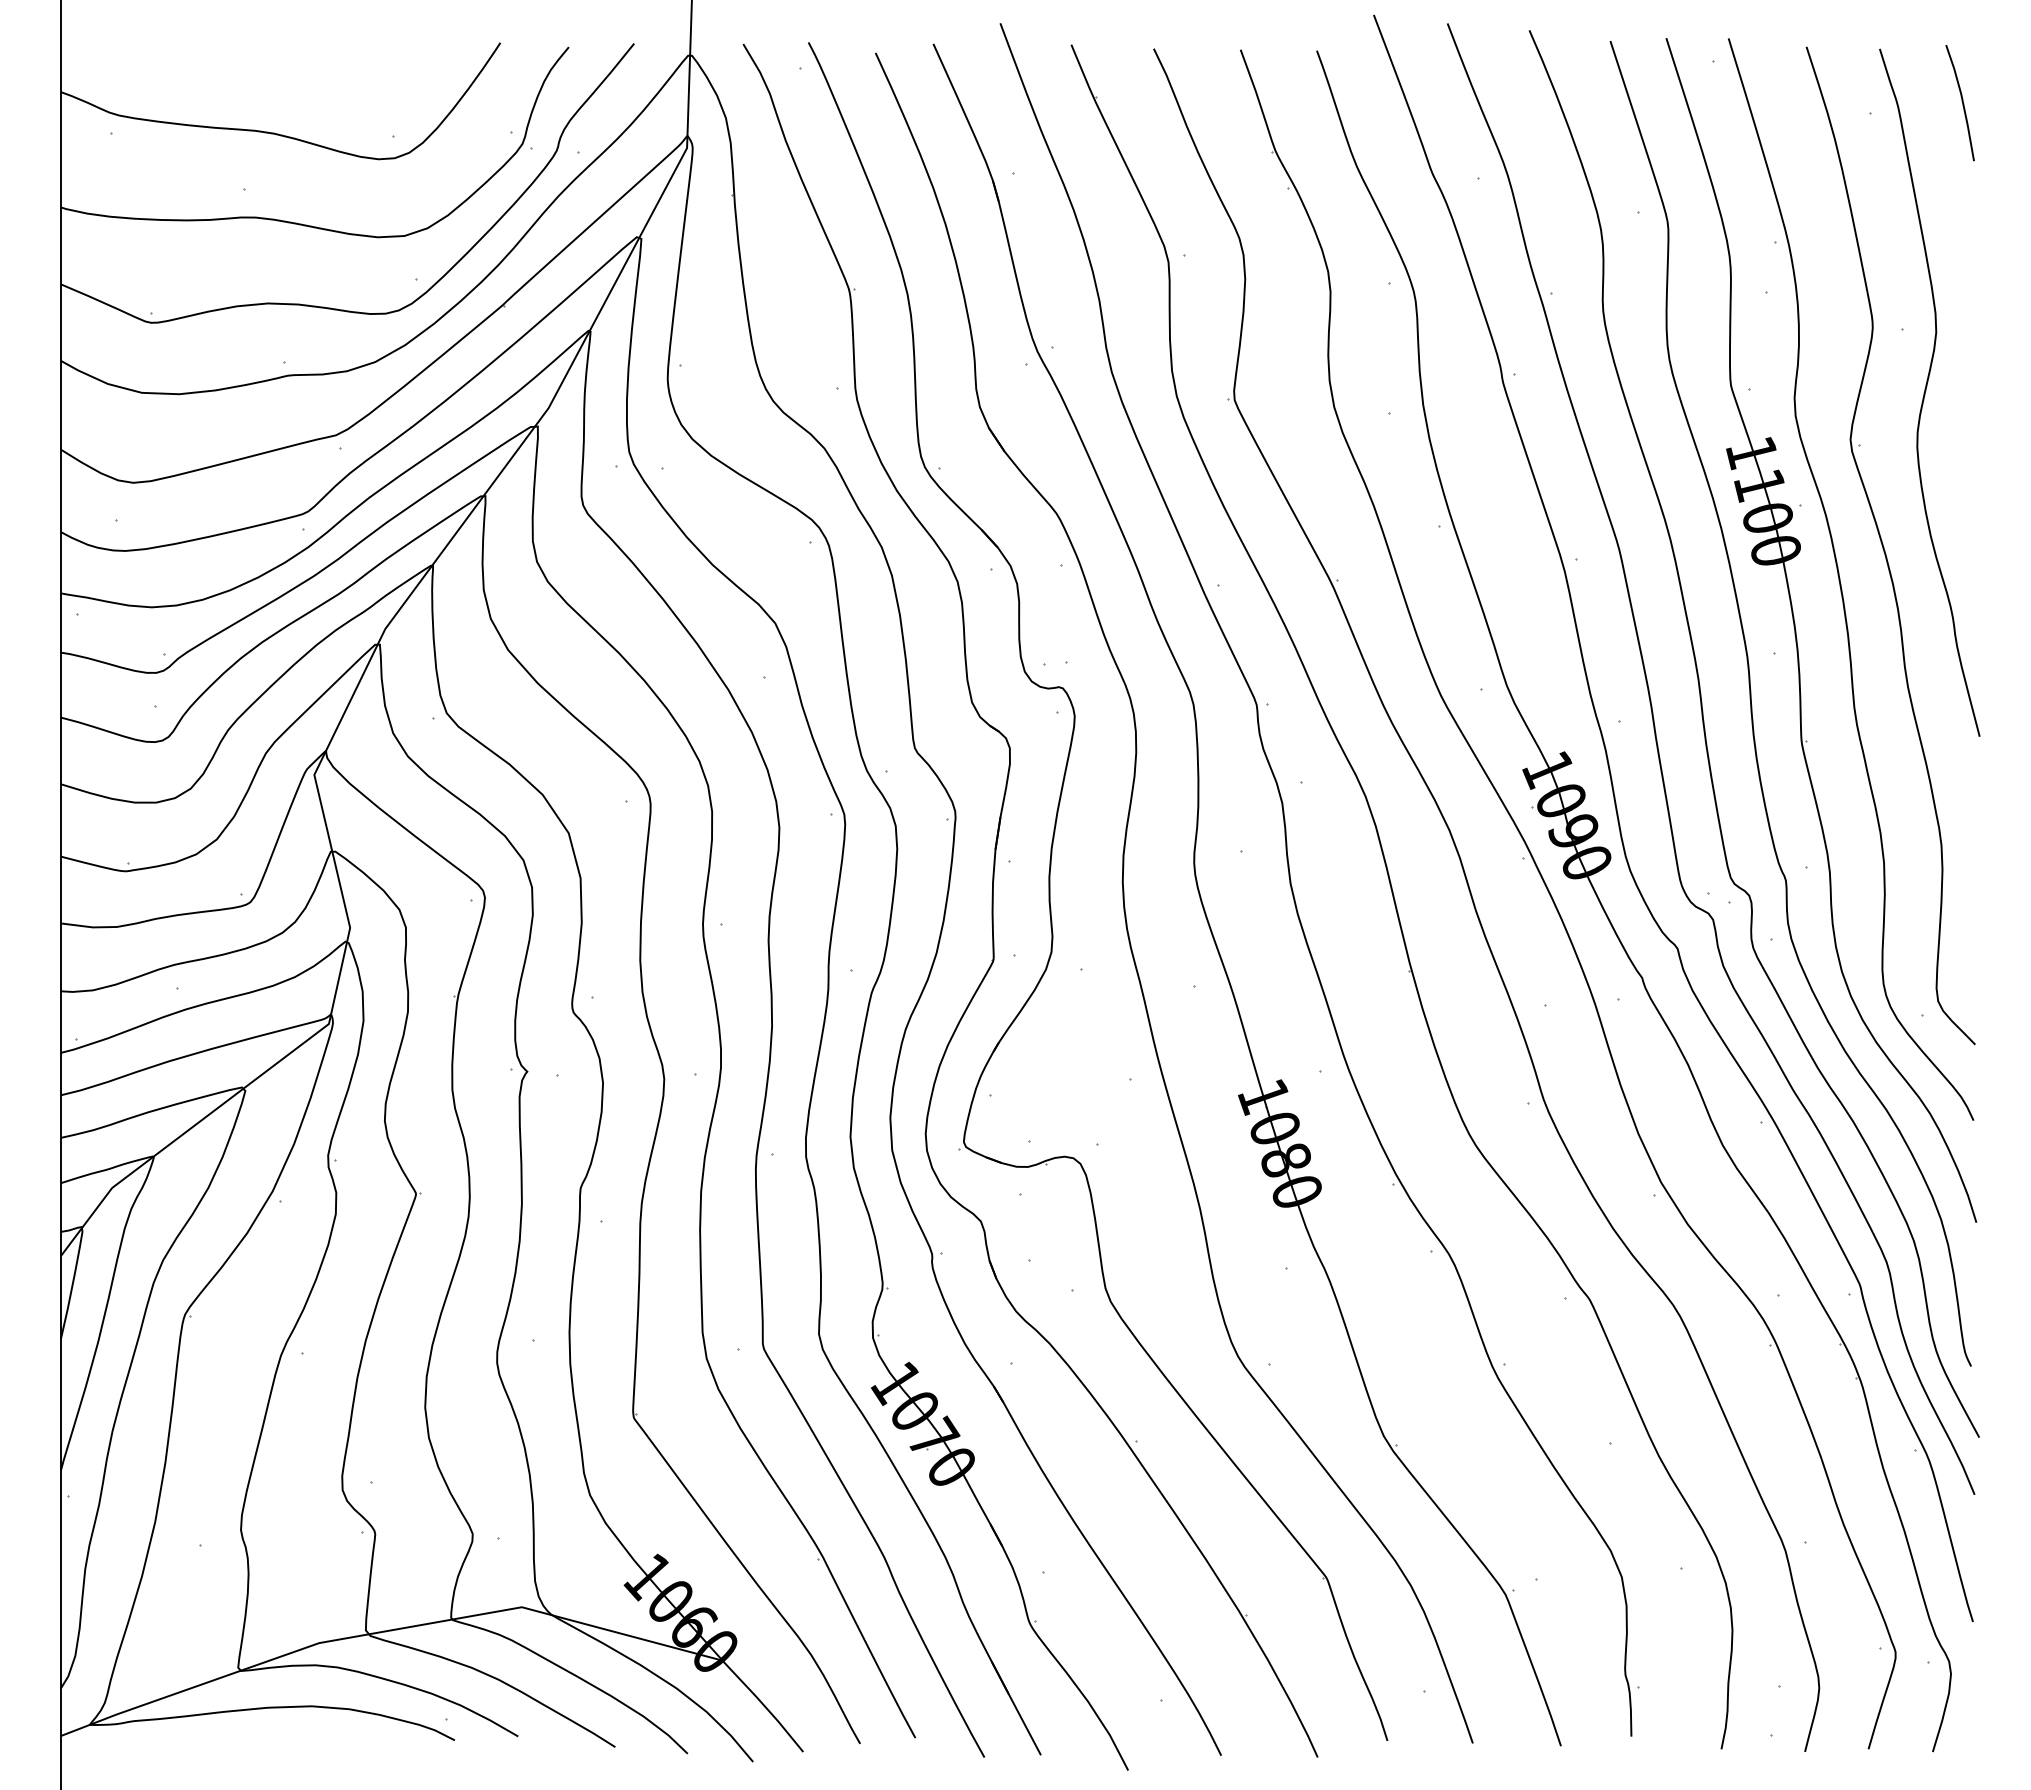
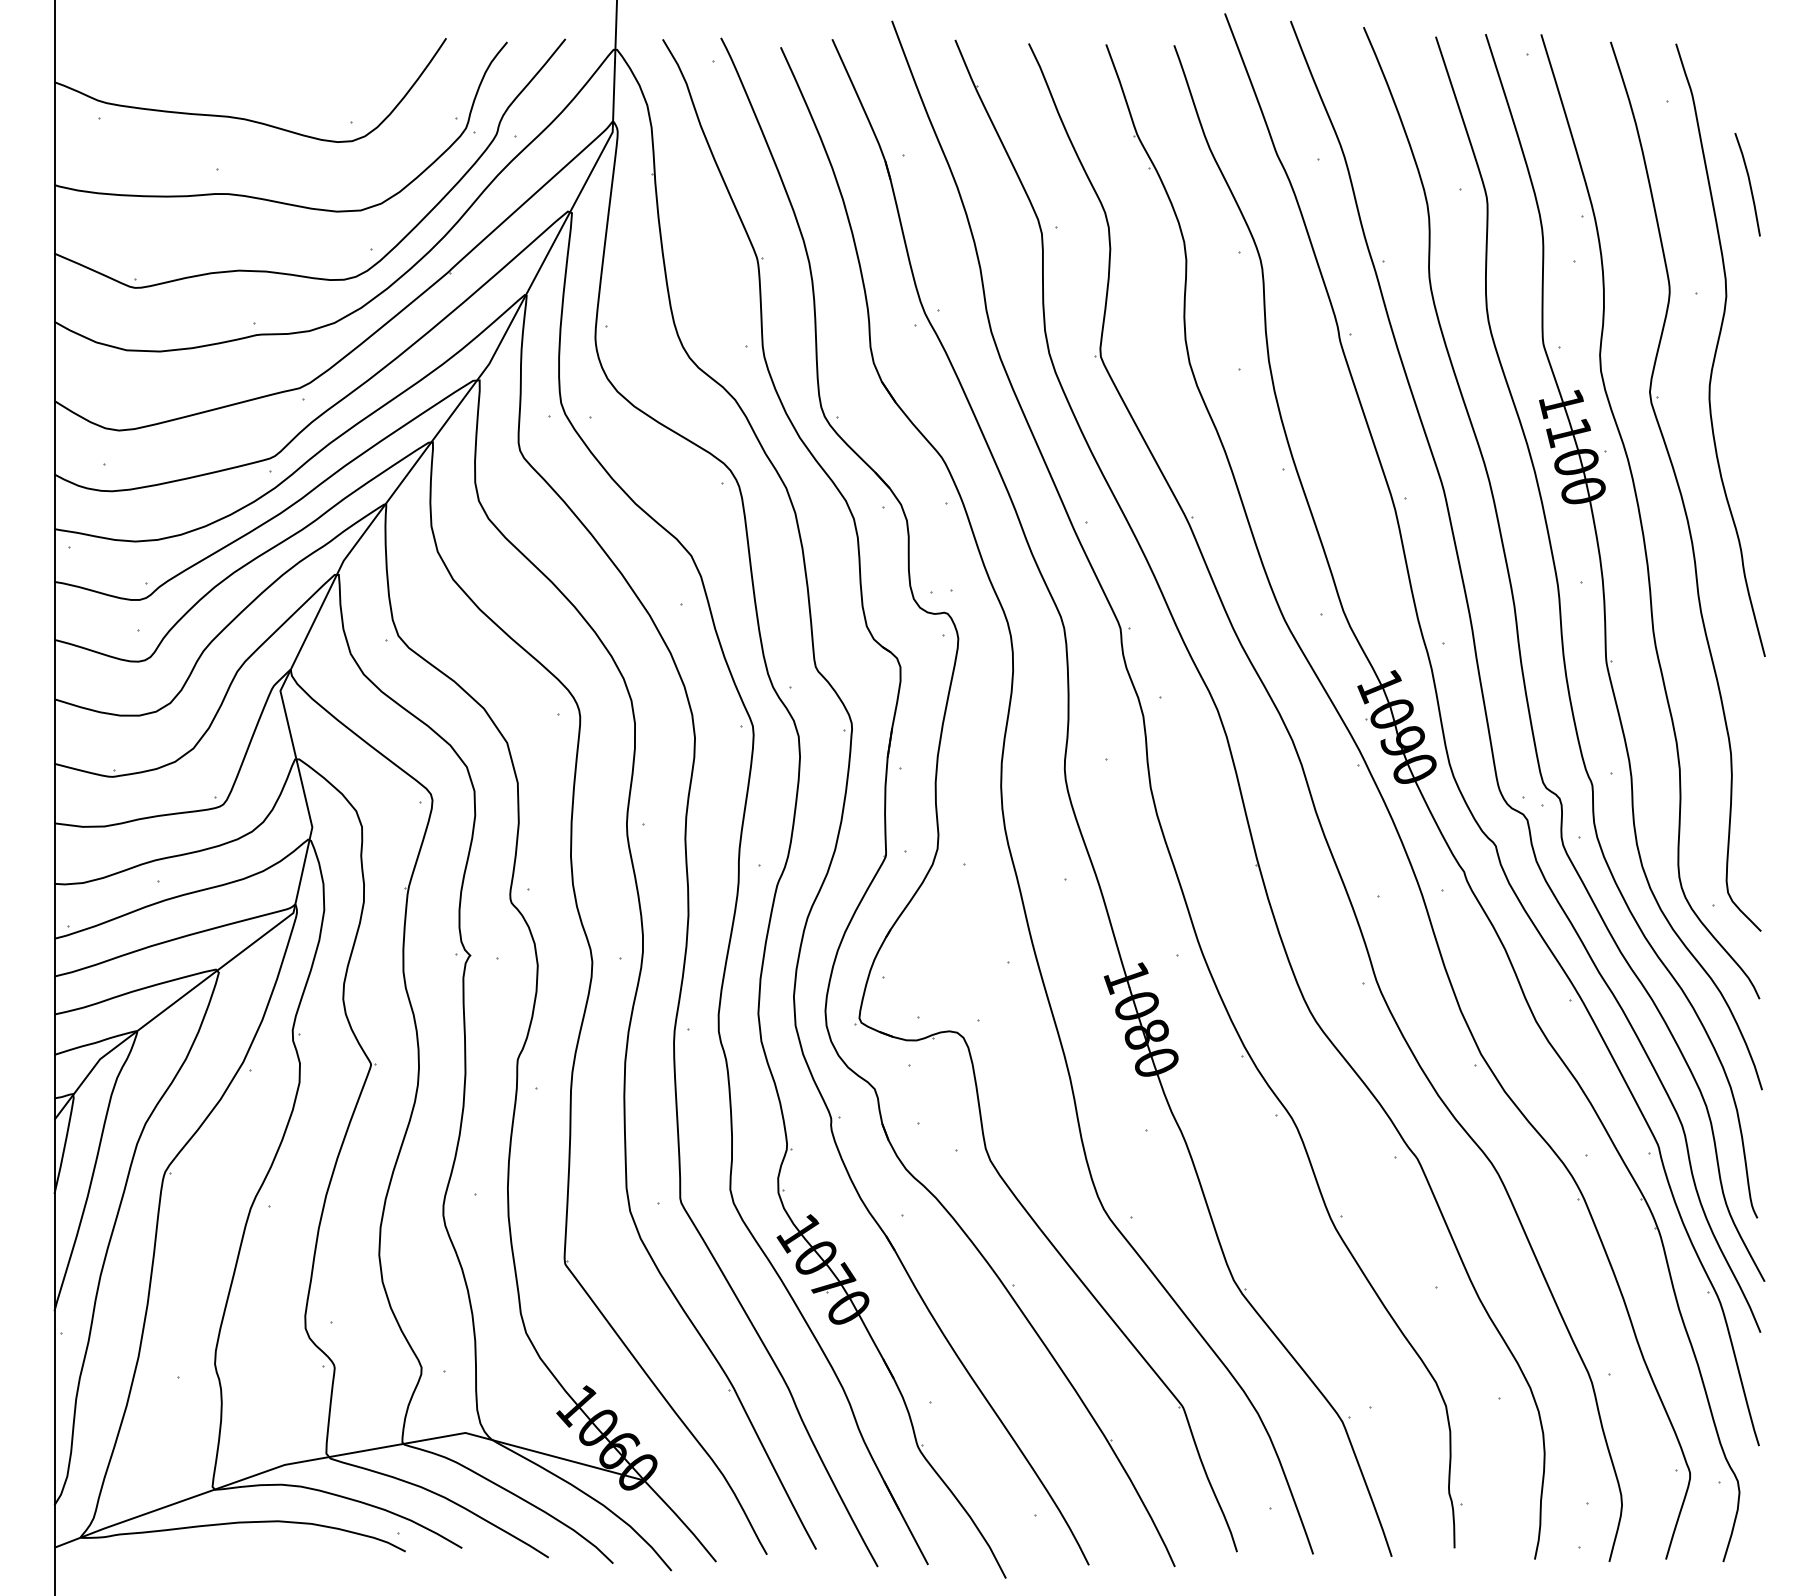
line: (1961, 101) -> (1748, 183), moved

